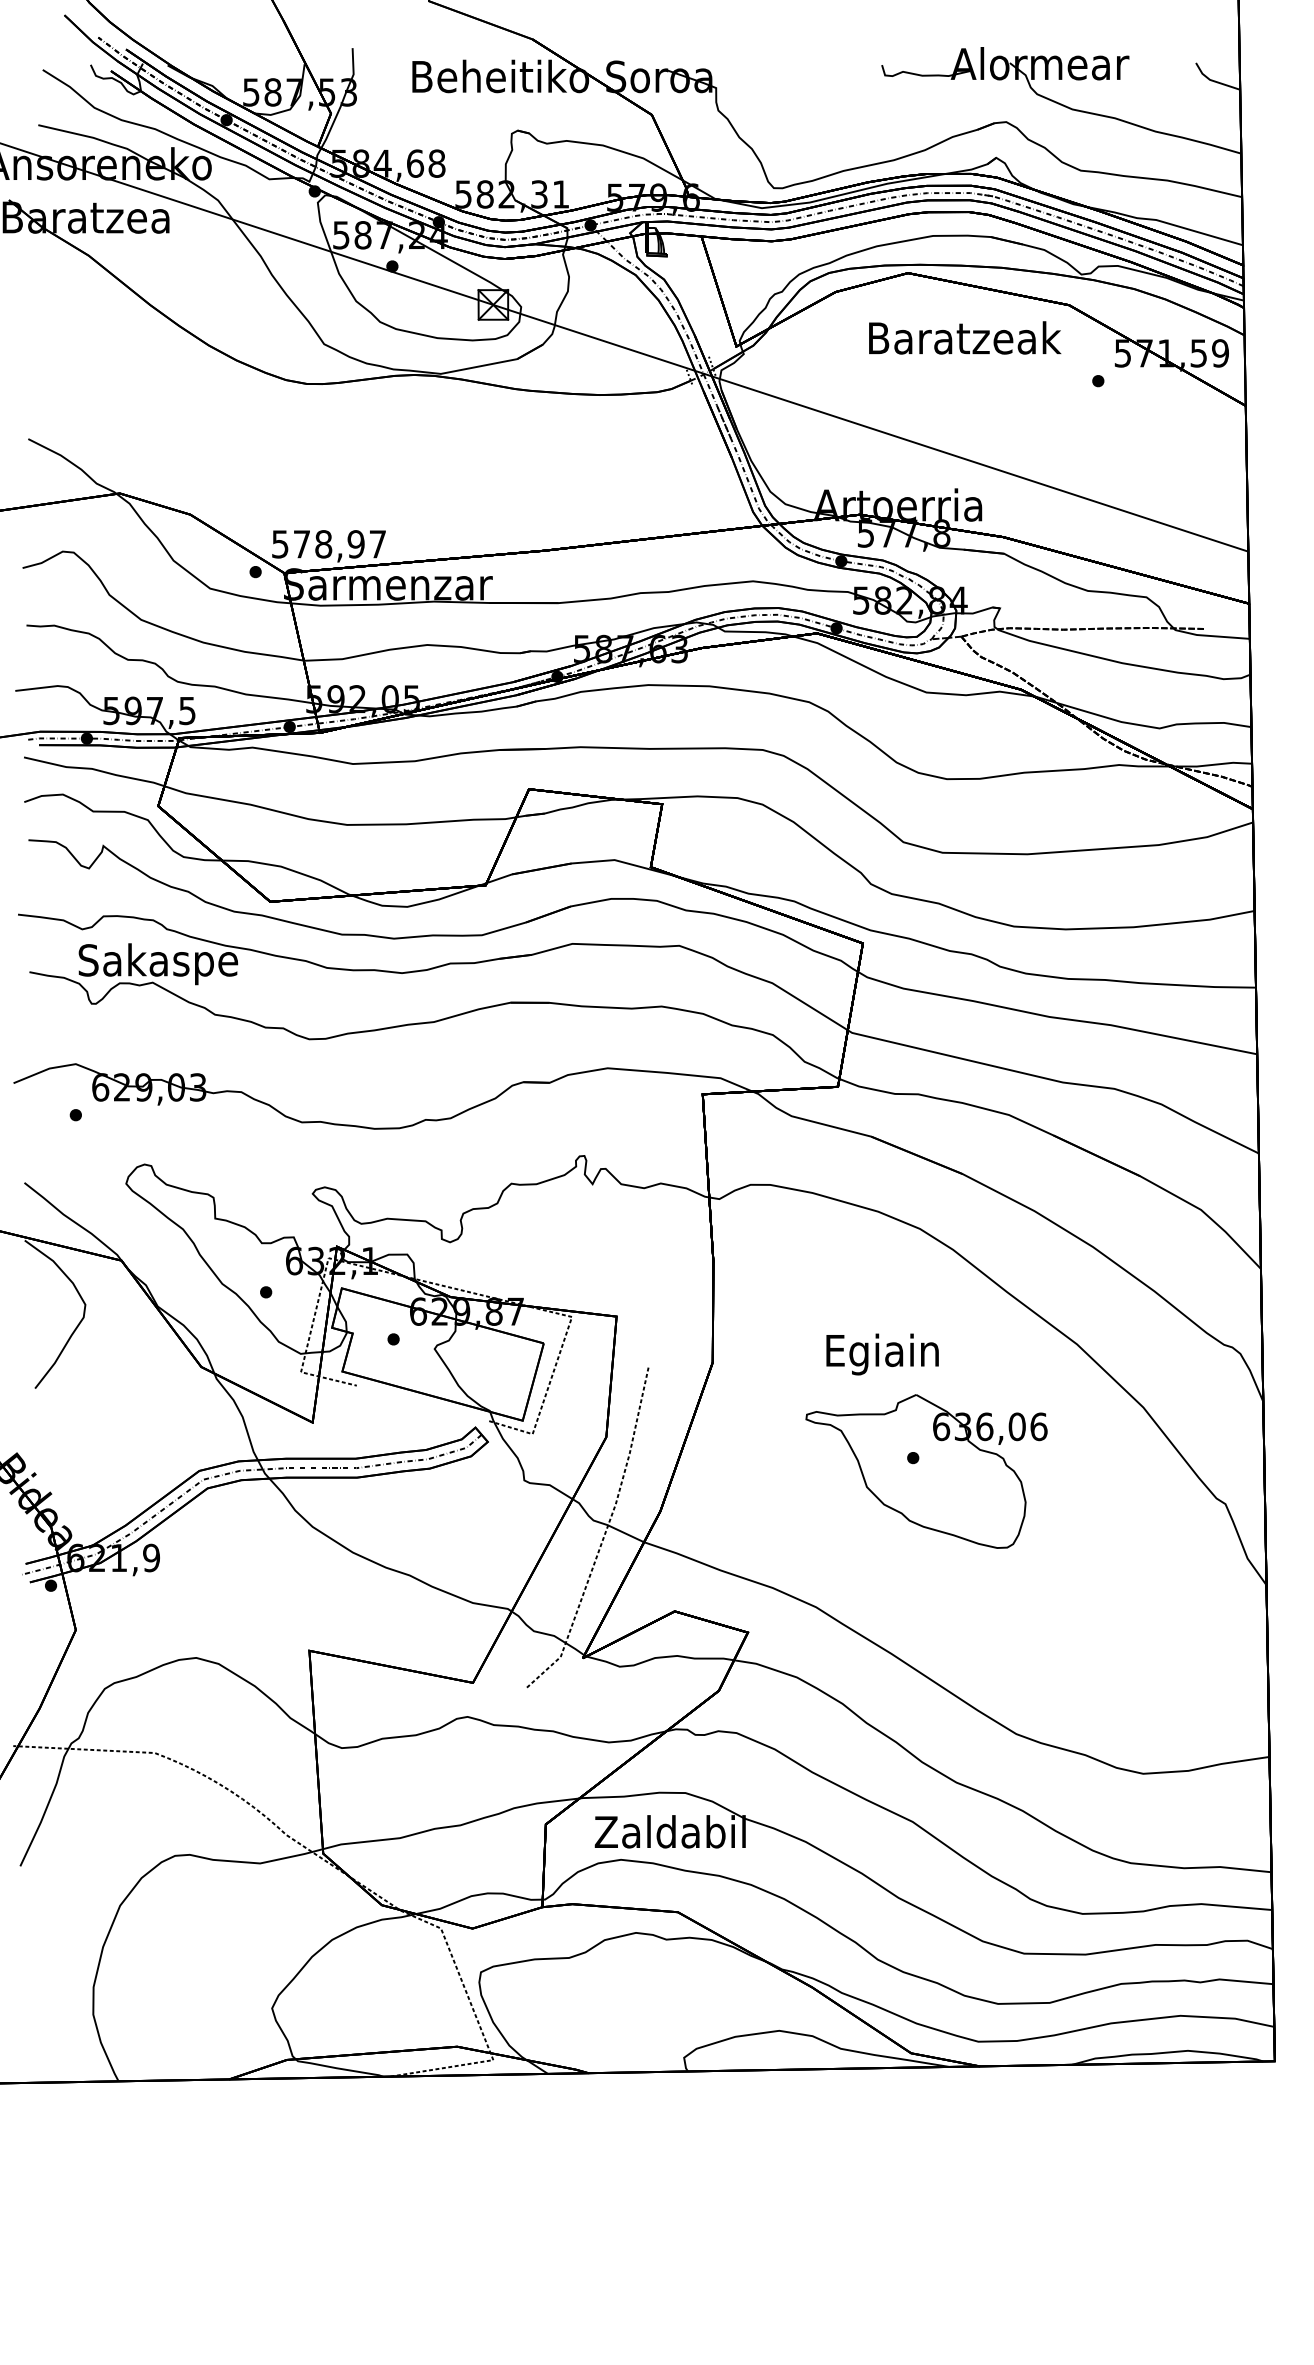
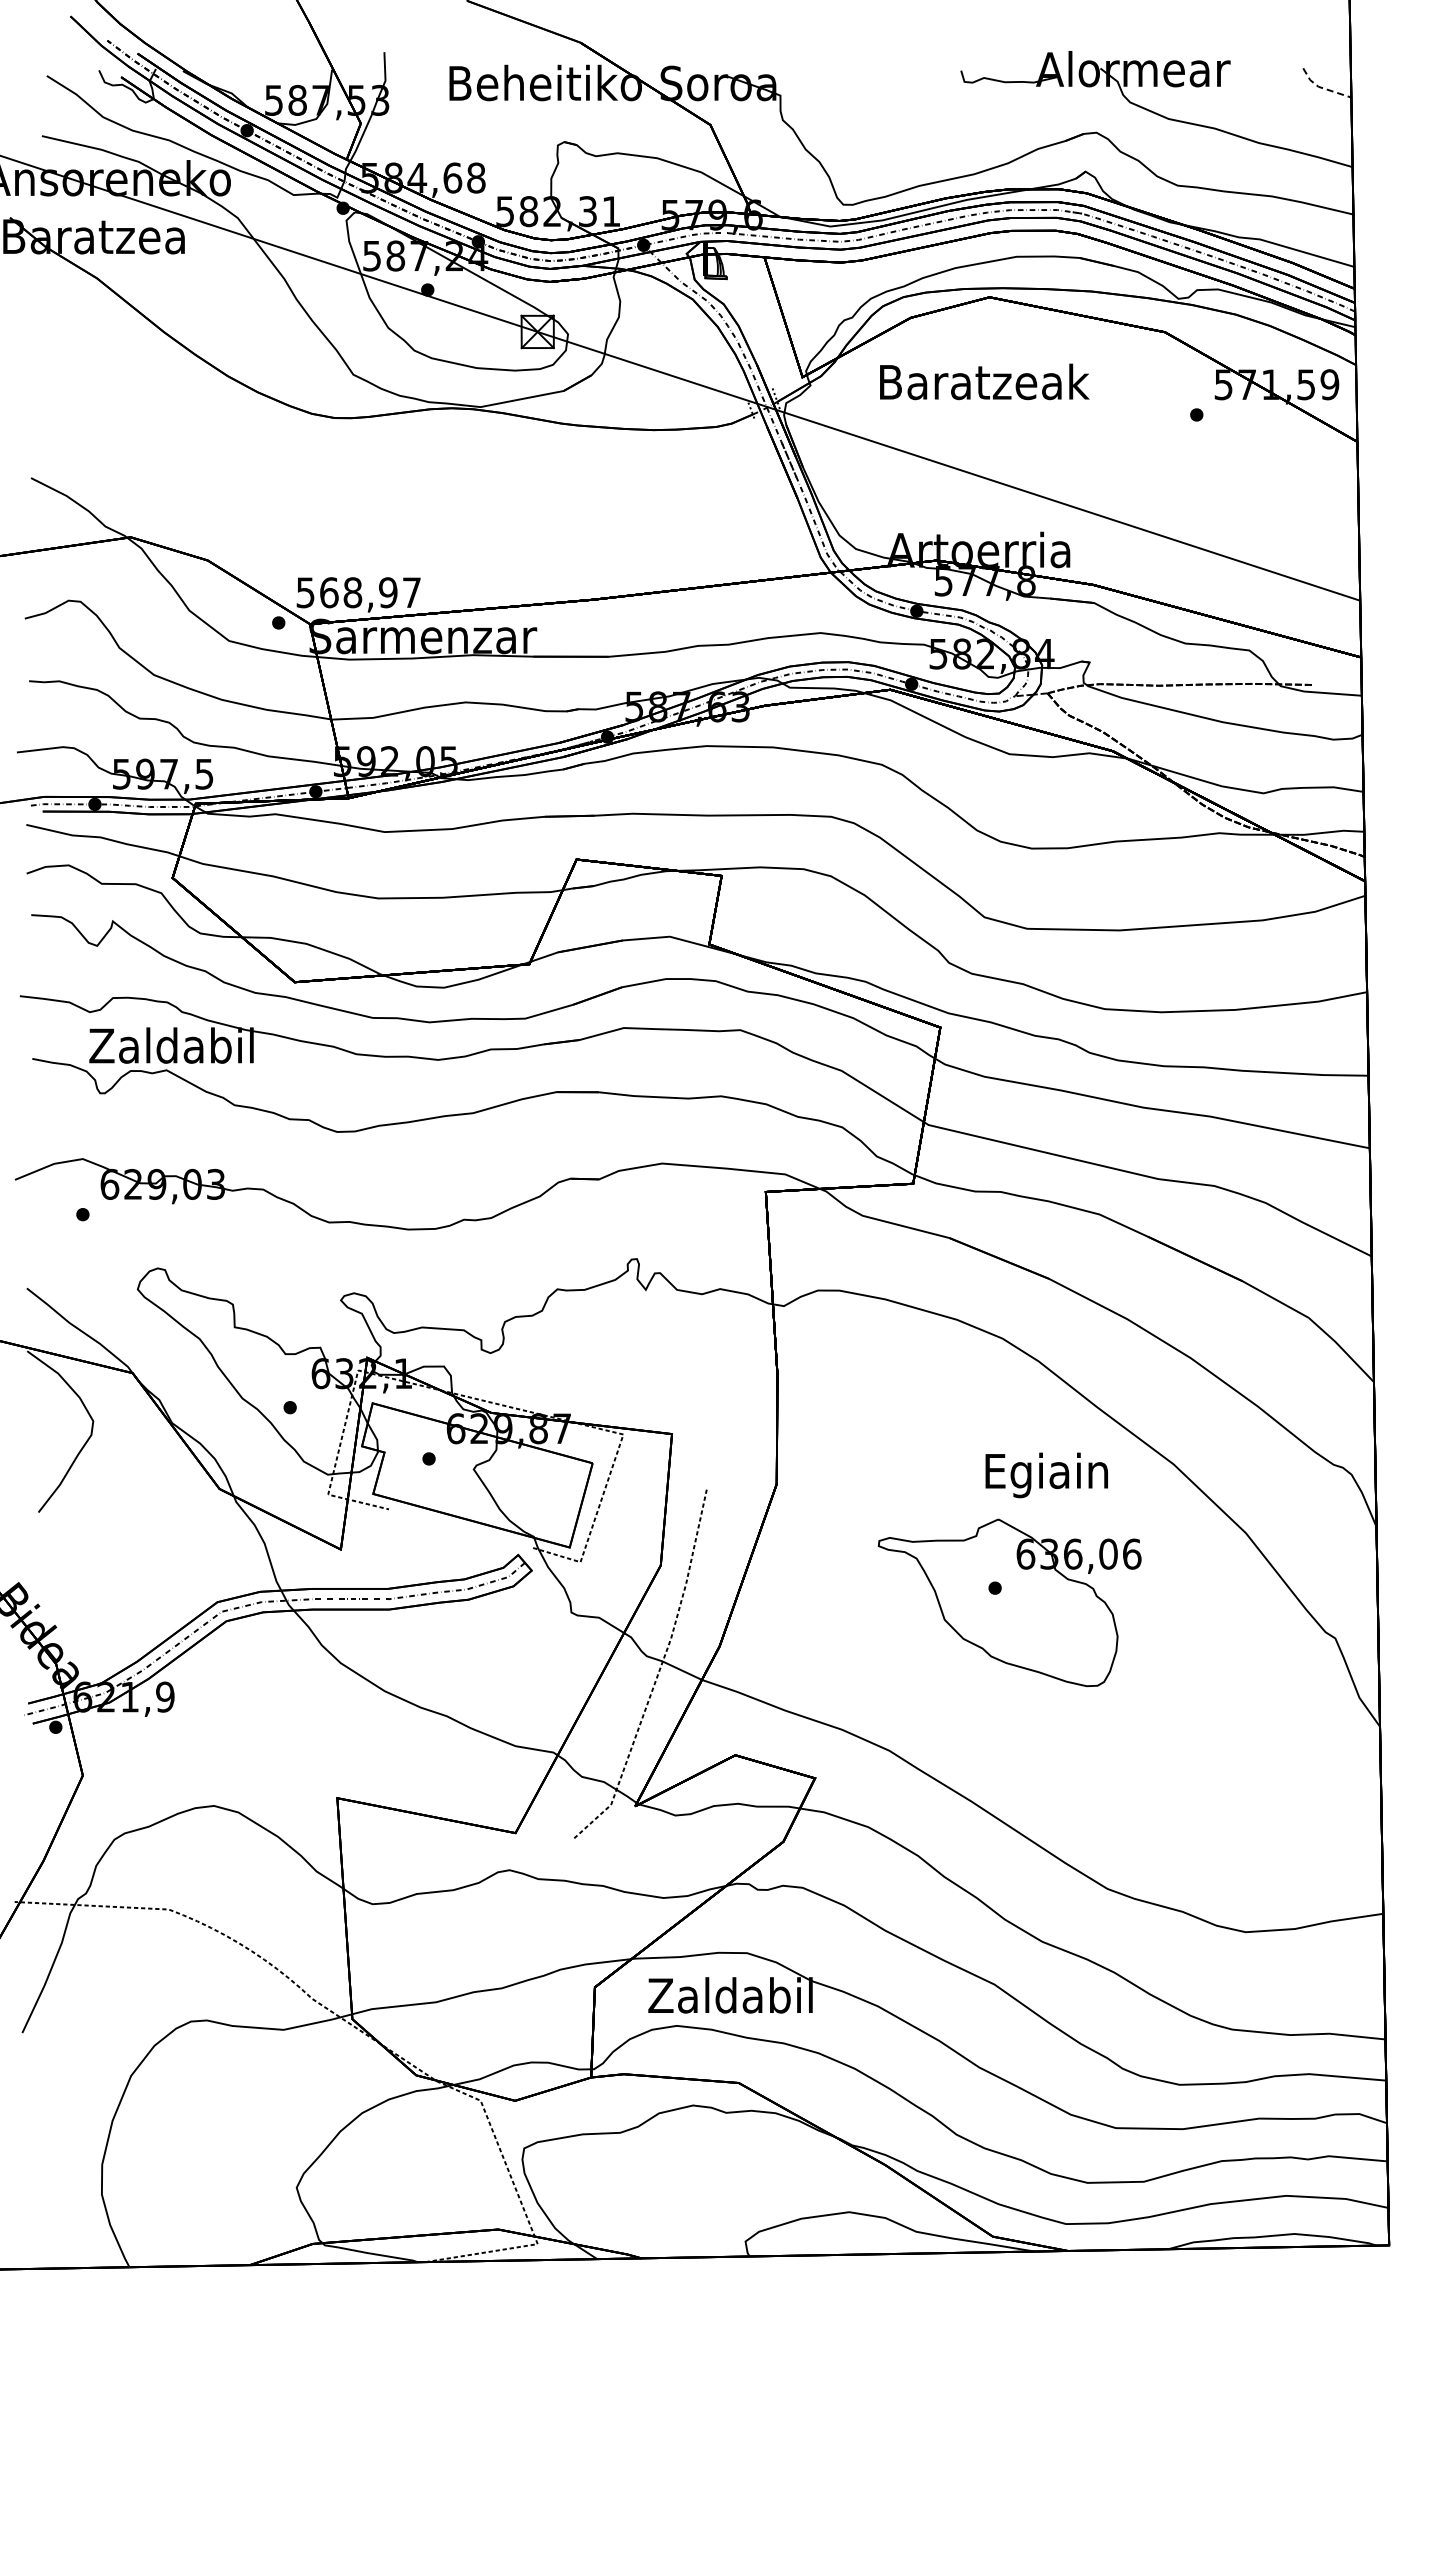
line: (1213, 81) -> (1322, 88), solid -> dashed
text: (964, 337) -> (984, 381), moved
text: (302, 544) -> (329, 592), 578,97 -> 568,97
text: (158, 963) -> (172, 1049), Sakaspe -> Zaldabil
text: (882, 1354) -> (1046, 1475), moved

